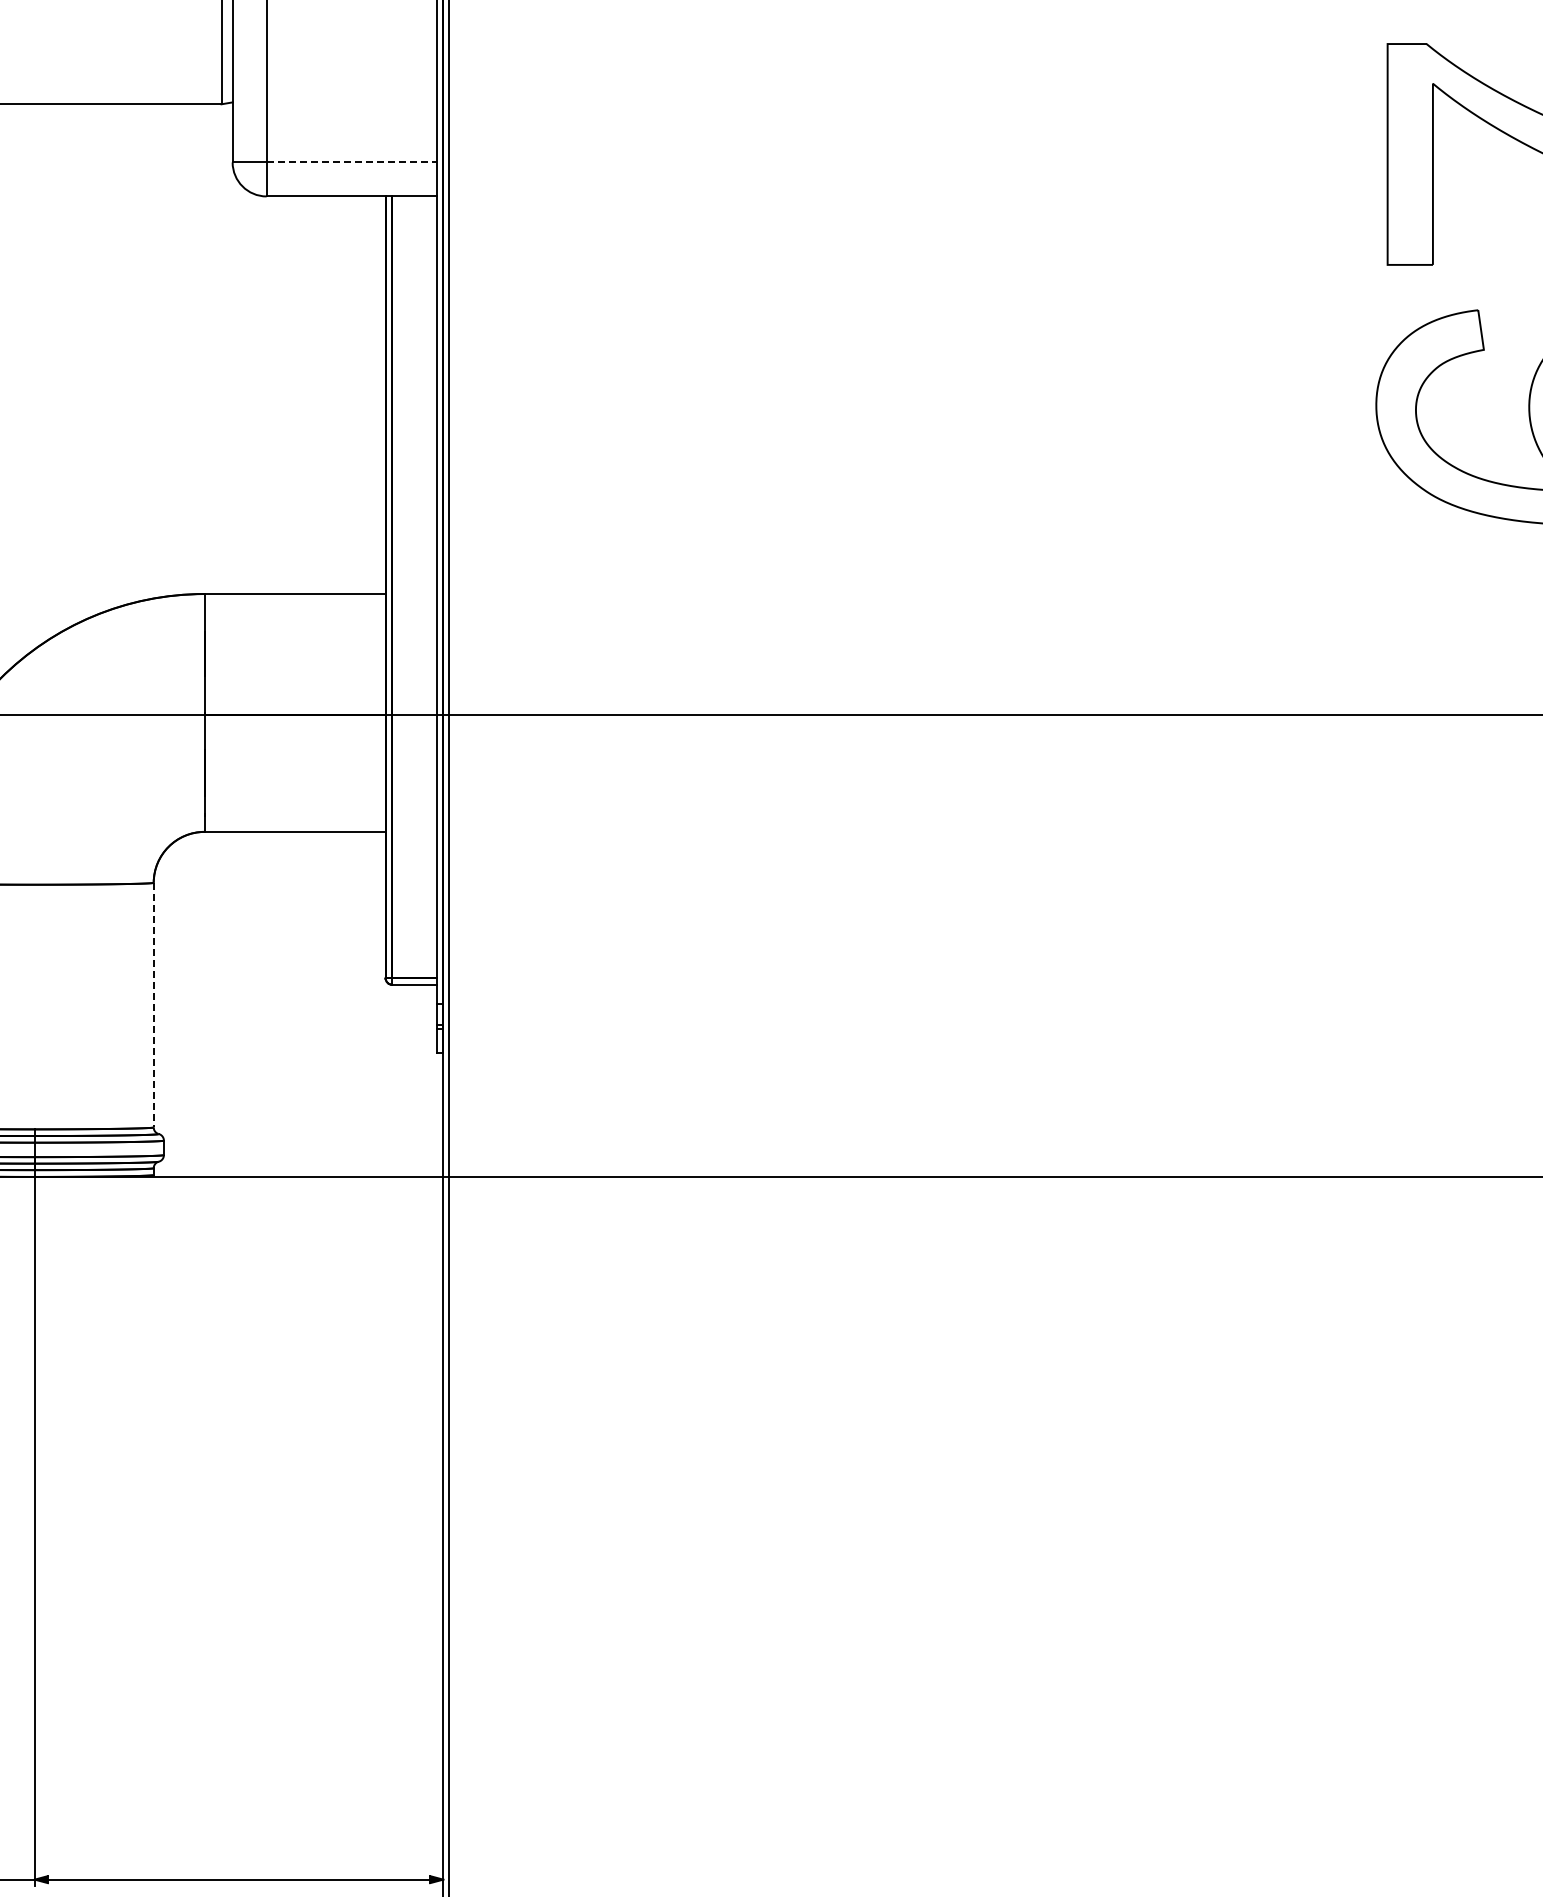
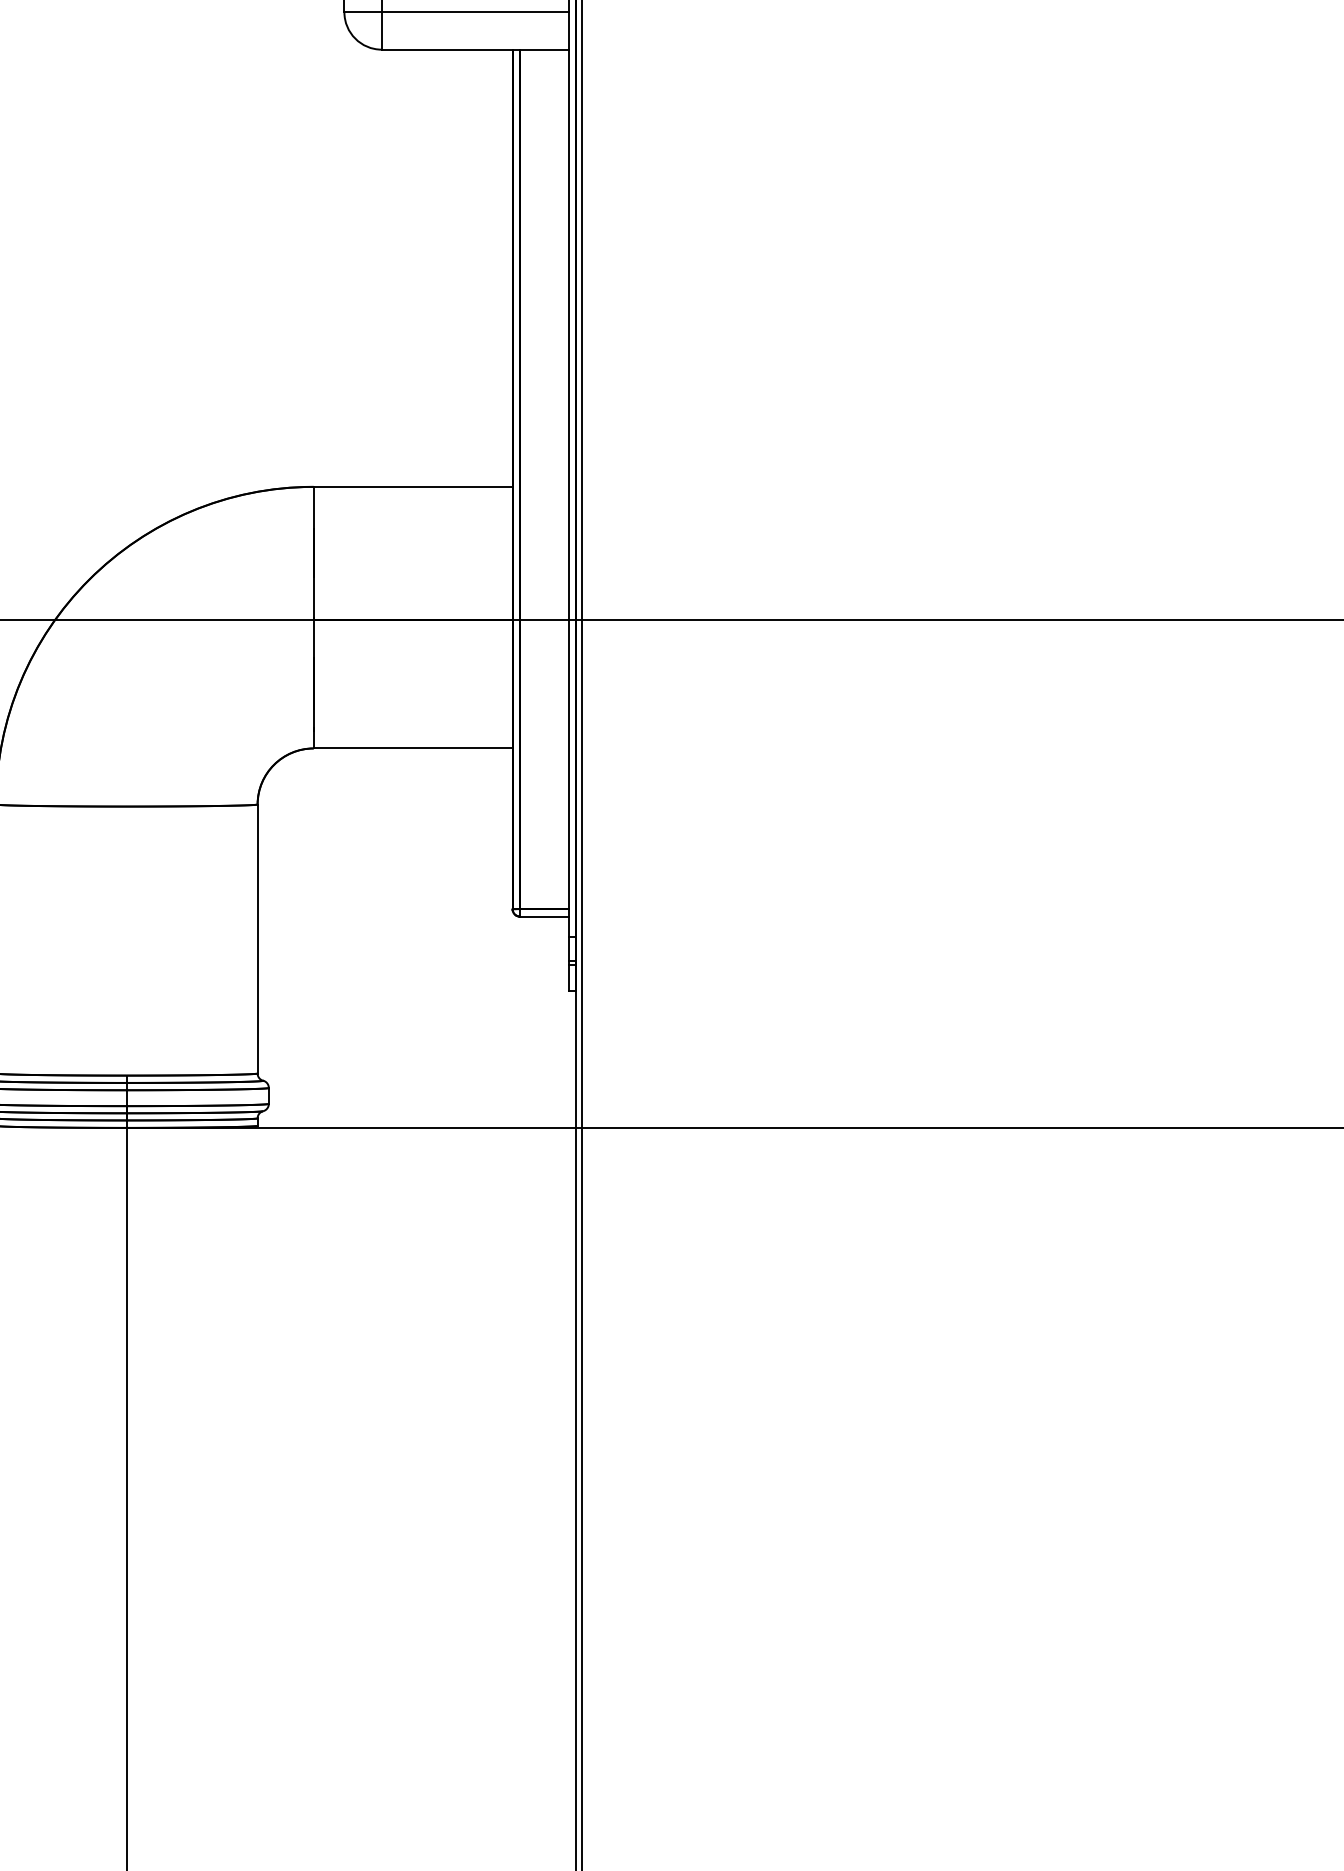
line: (351, 162) -> (475, 12), dashed -> solid
line: (153, 1005) -> (257, 939), dashed -> solid

